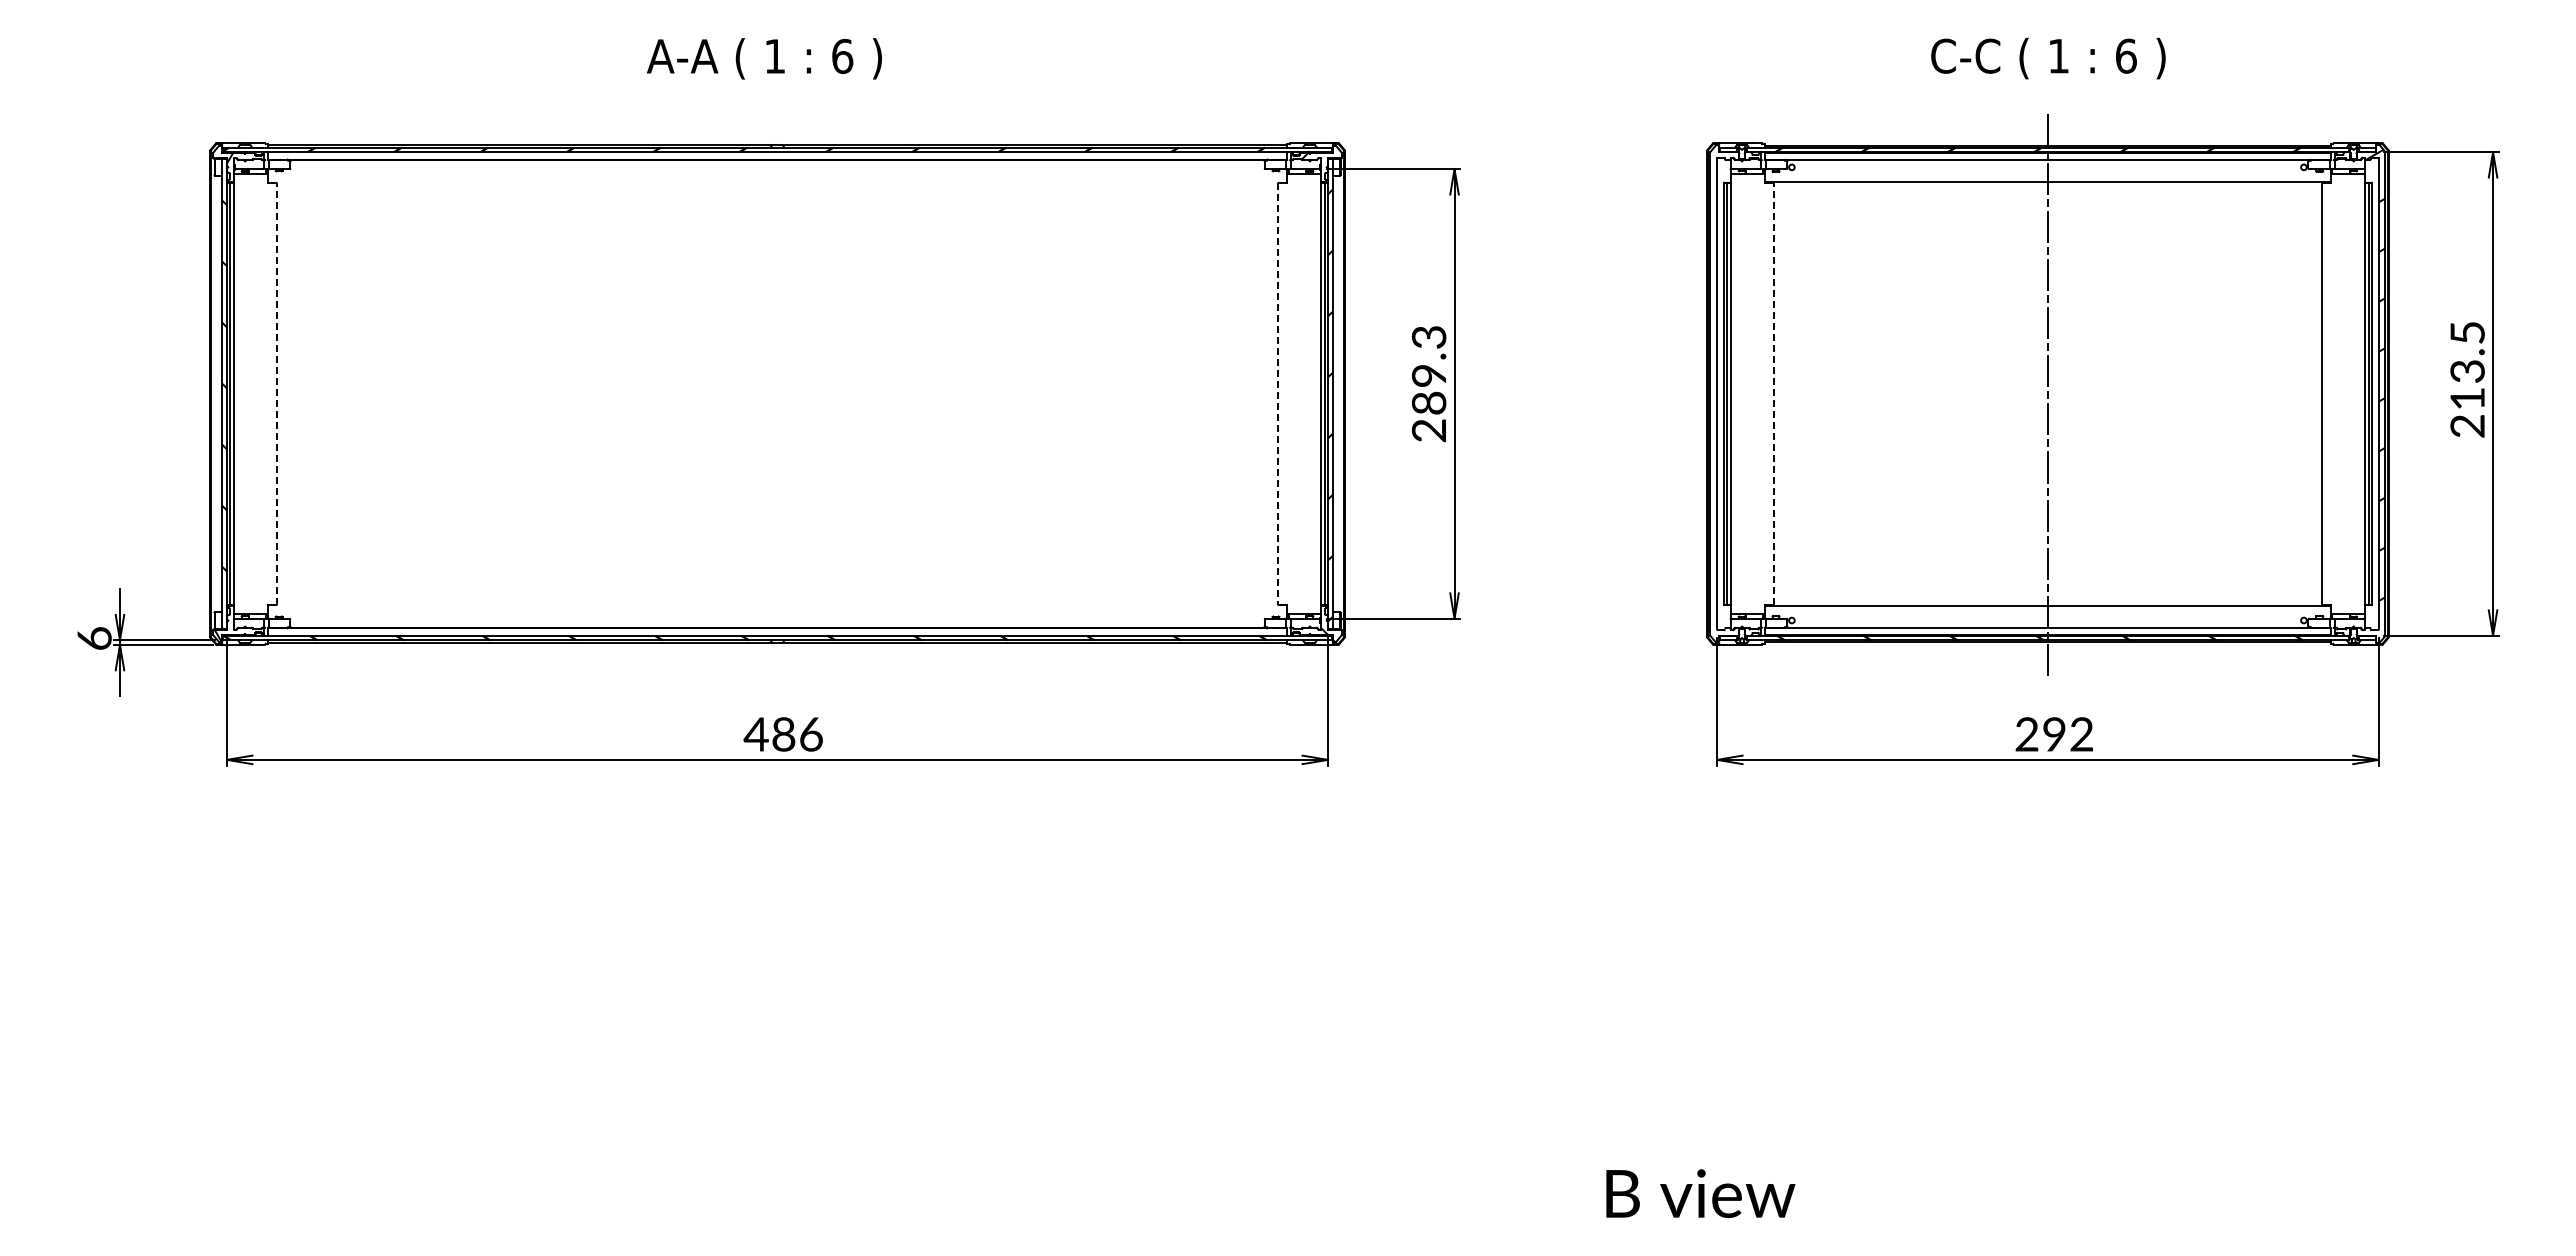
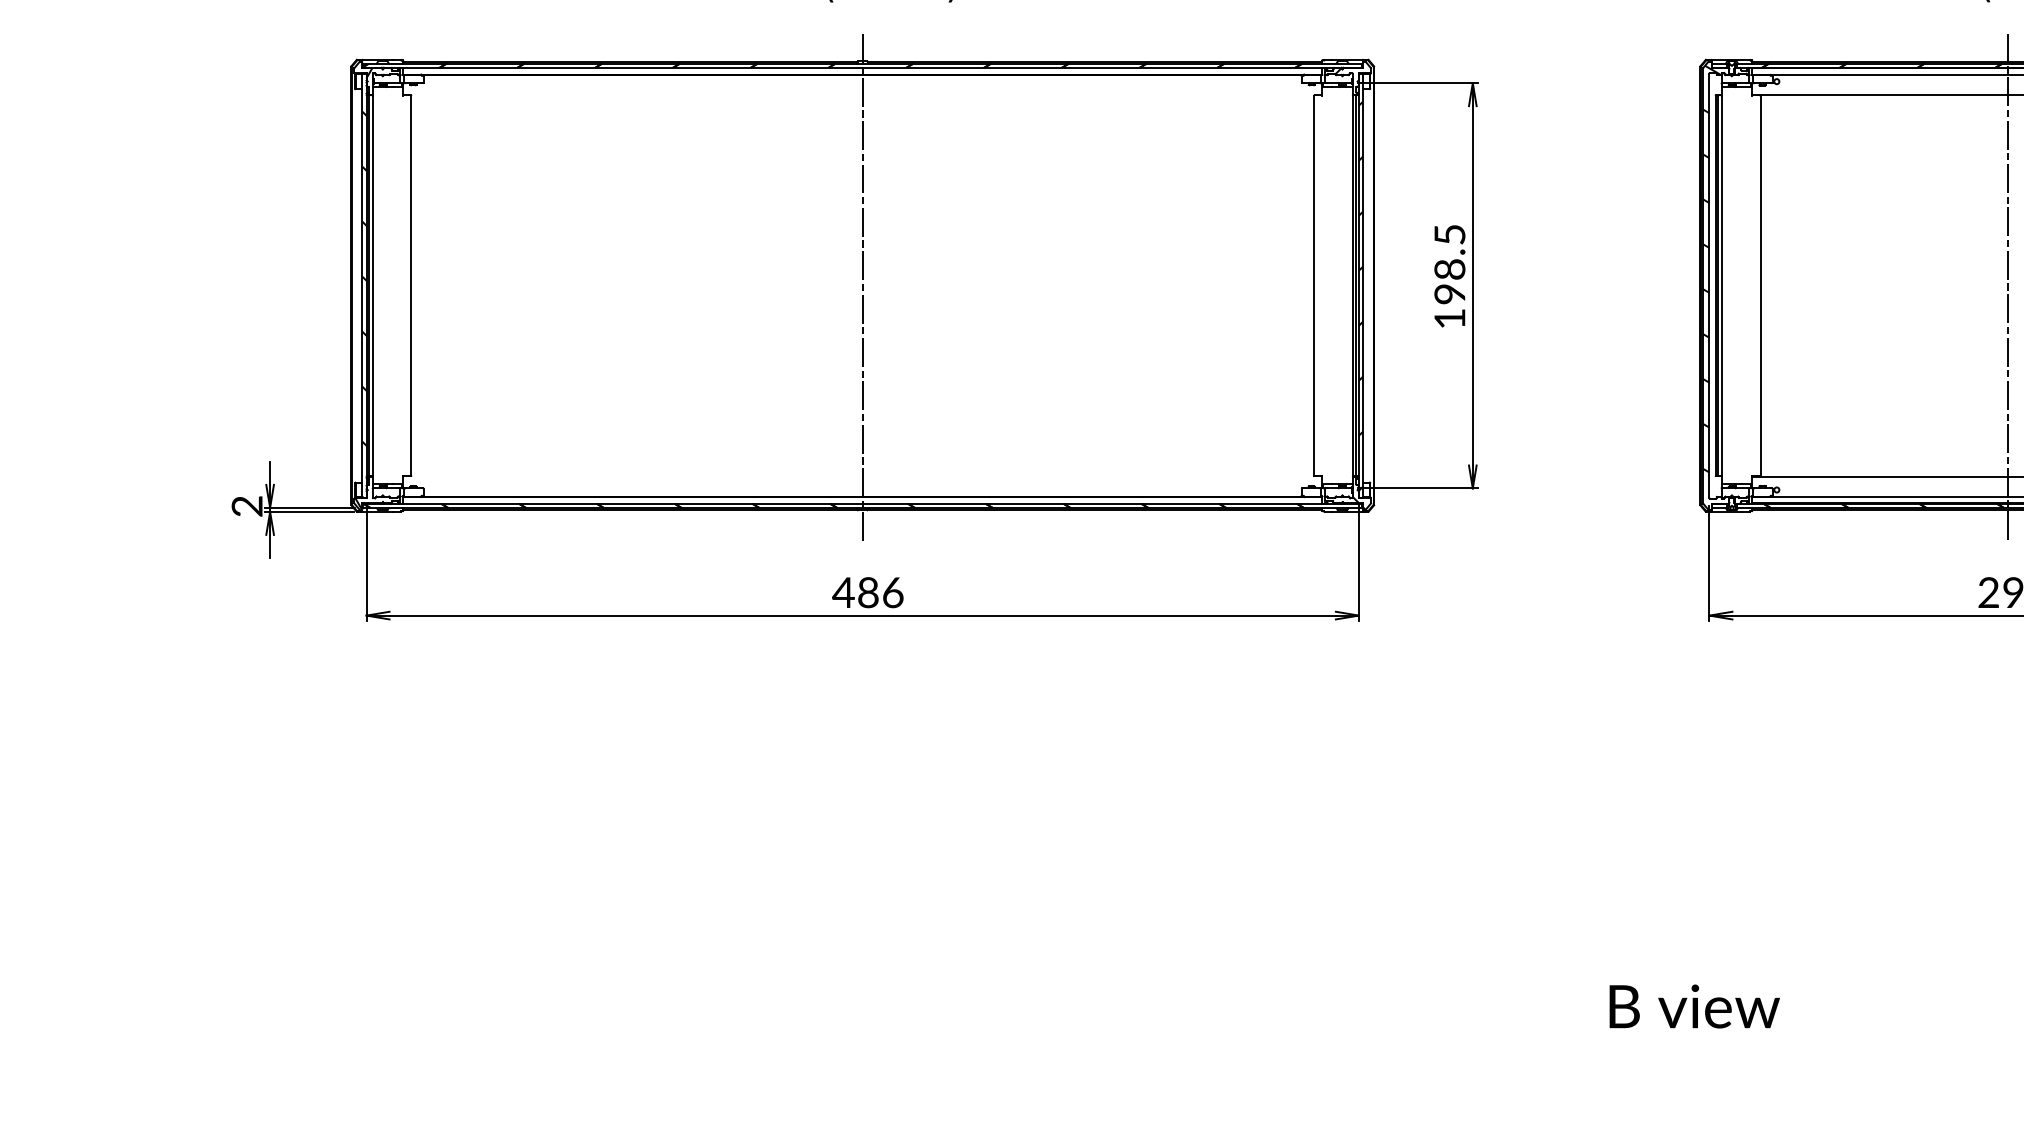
hatch: (1719, 375) -> (1711, 269), added
text: (1428, 384) -> (1449, 277), 289.3 -> 198.5
line: (276, 393) -> (411, 285), dashed -> solid
line: (777, 393) -> (862, 285), added
line: (1278, 393) -> (1314, 285), dashed -> solid
line: (1773, 393) -> (1760, 285), dashed -> solid
text: (94, 638) -> (247, 506), 6 -> 2

